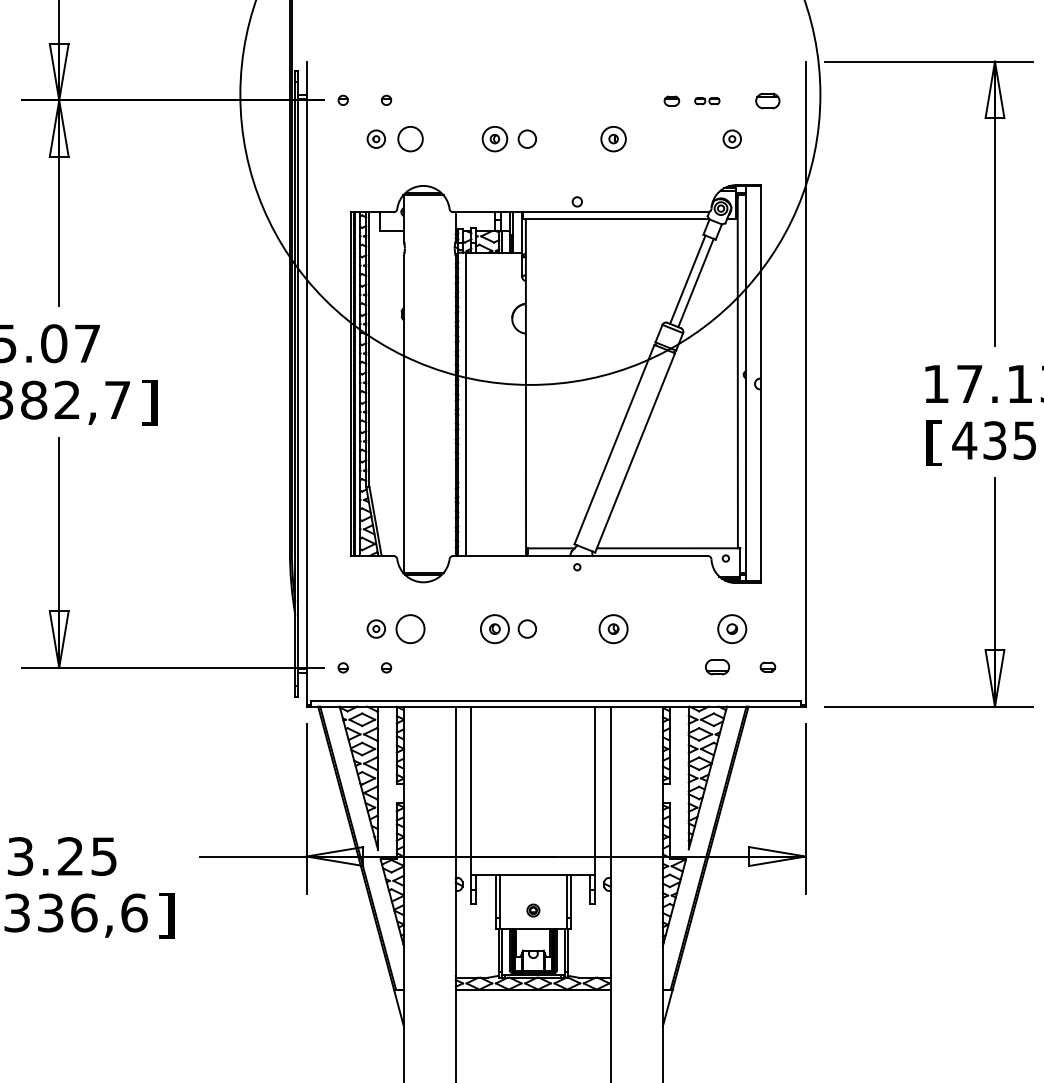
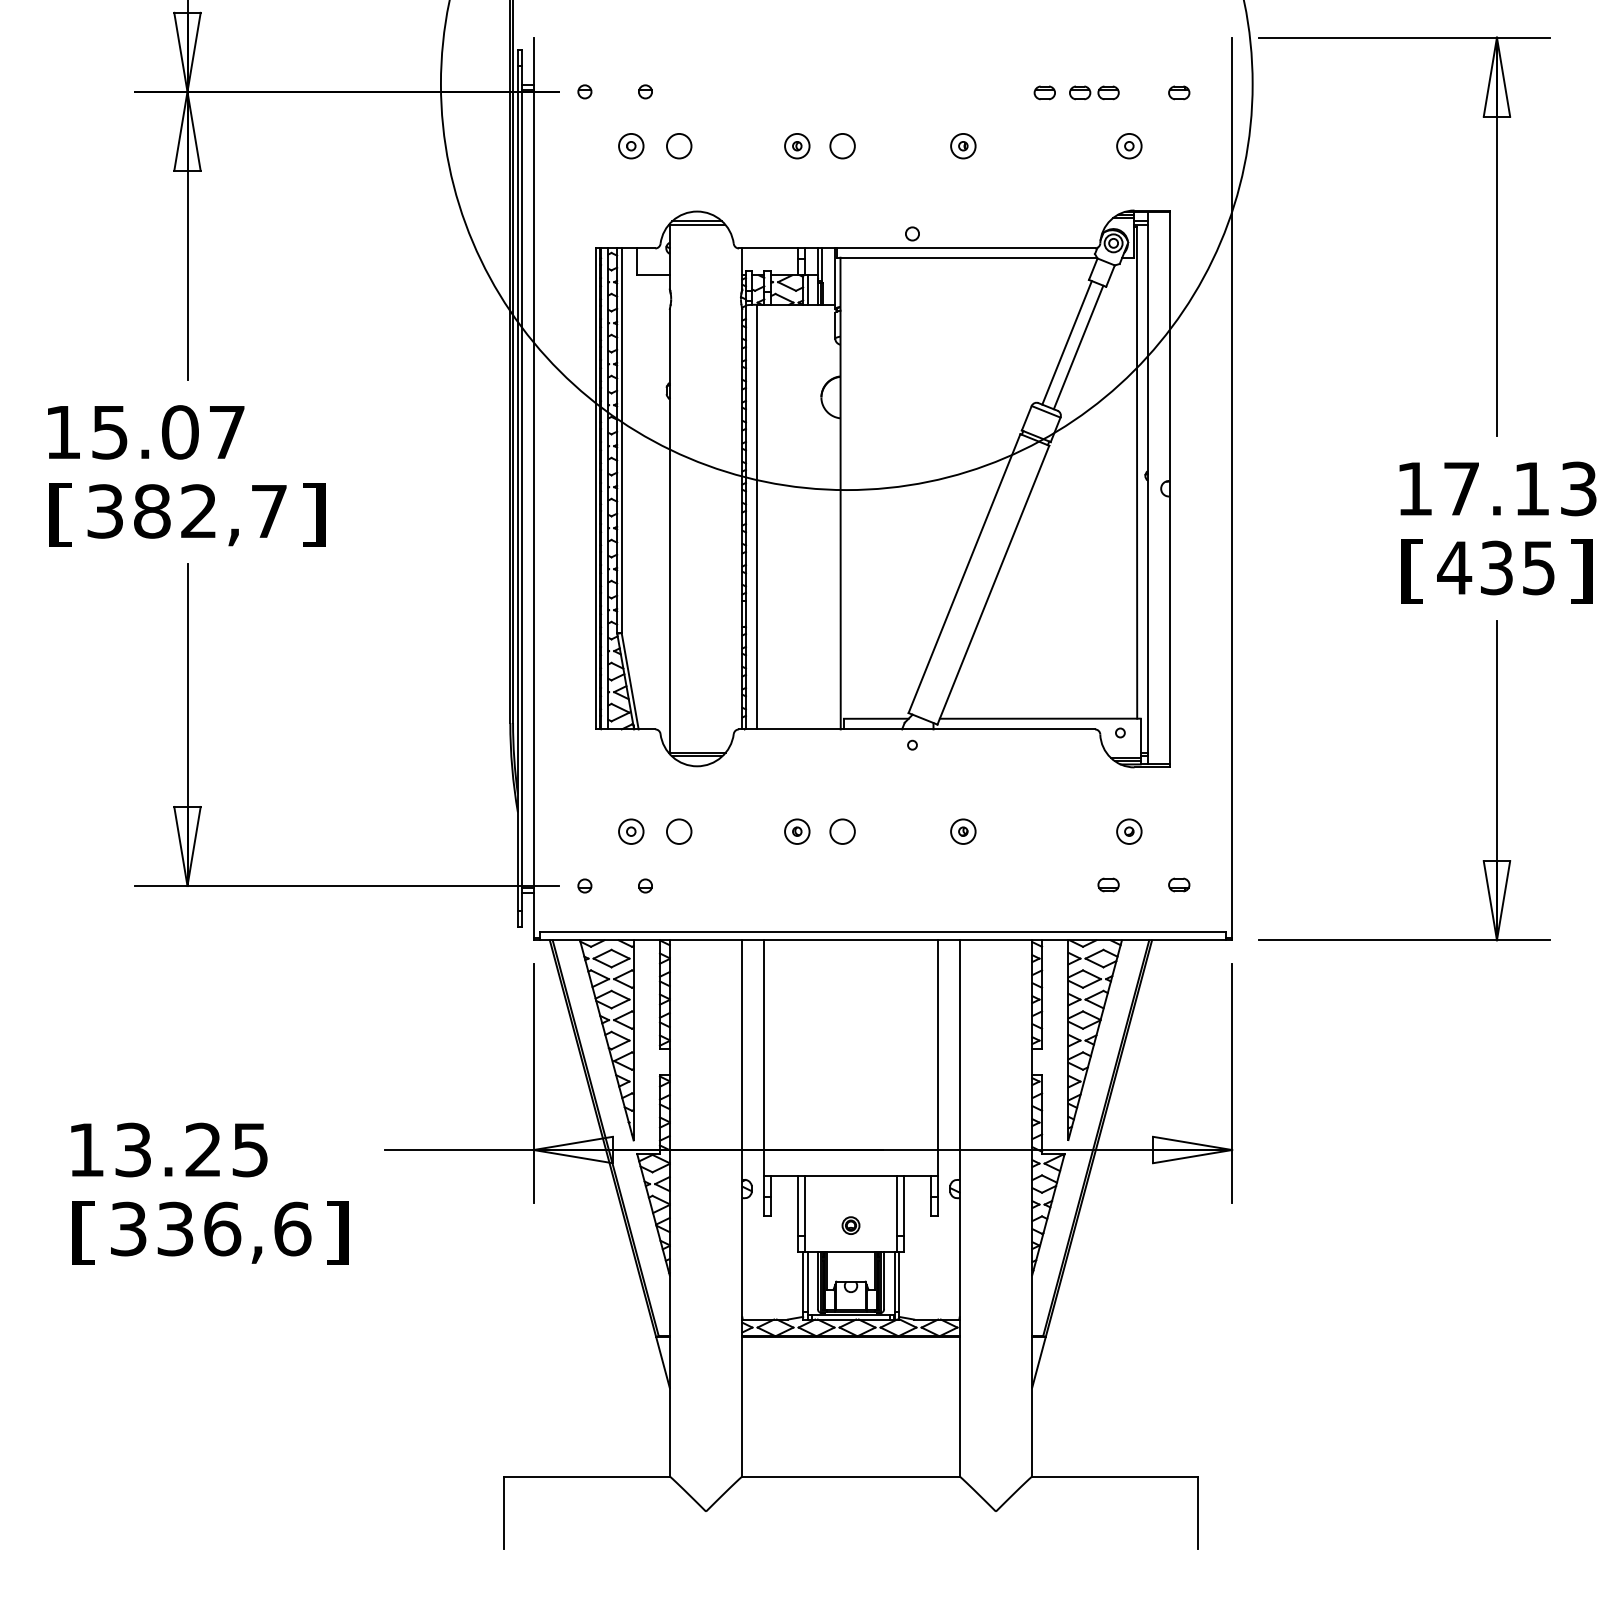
part: (707, 100) -> (1094, 92), size x1.43
part: (768, 100) -> (1179, 92), size x0.62
circle: (410, 139) -> (679, 146), size x0.71
part: (495, 139) -> (797, 146), size x0.71
part: (613, 139) -> (963, 146), size x0.71
circle: (410, 628) -> (679, 831), size x0.62
part: (495, 628) -> (797, 831), size x0.62
part: (613, 628) -> (963, 831), size x0.62
part: (732, 628) -> (1129, 831), size x0.62
part: (717, 666) -> (1108, 884), size x0.62

